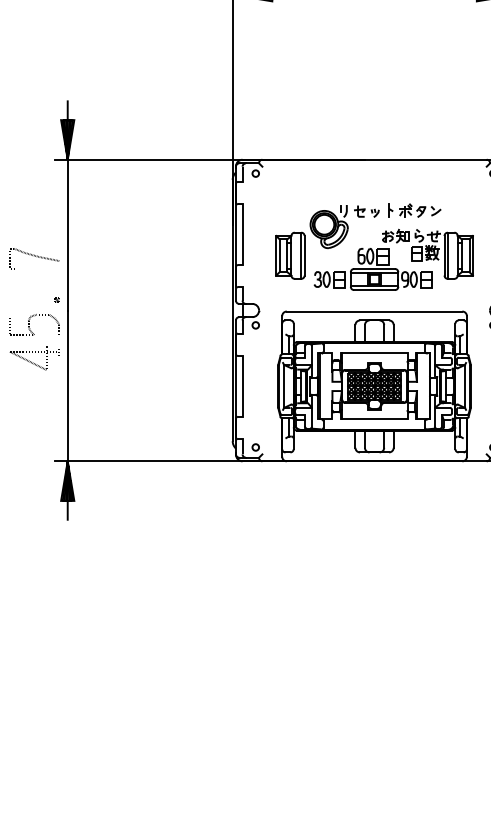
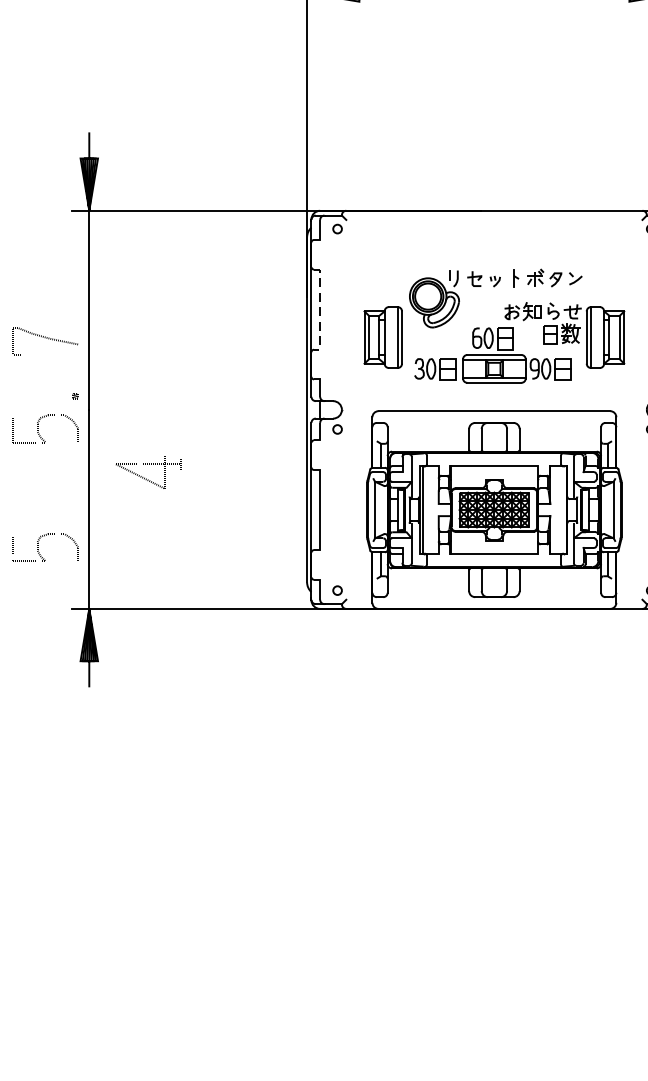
line: (242, 235) -> (320, 310), solid -> dashed
part: (34, 358) -> (148, 473), moved
part: (34, 414) -> (45, 547), added

